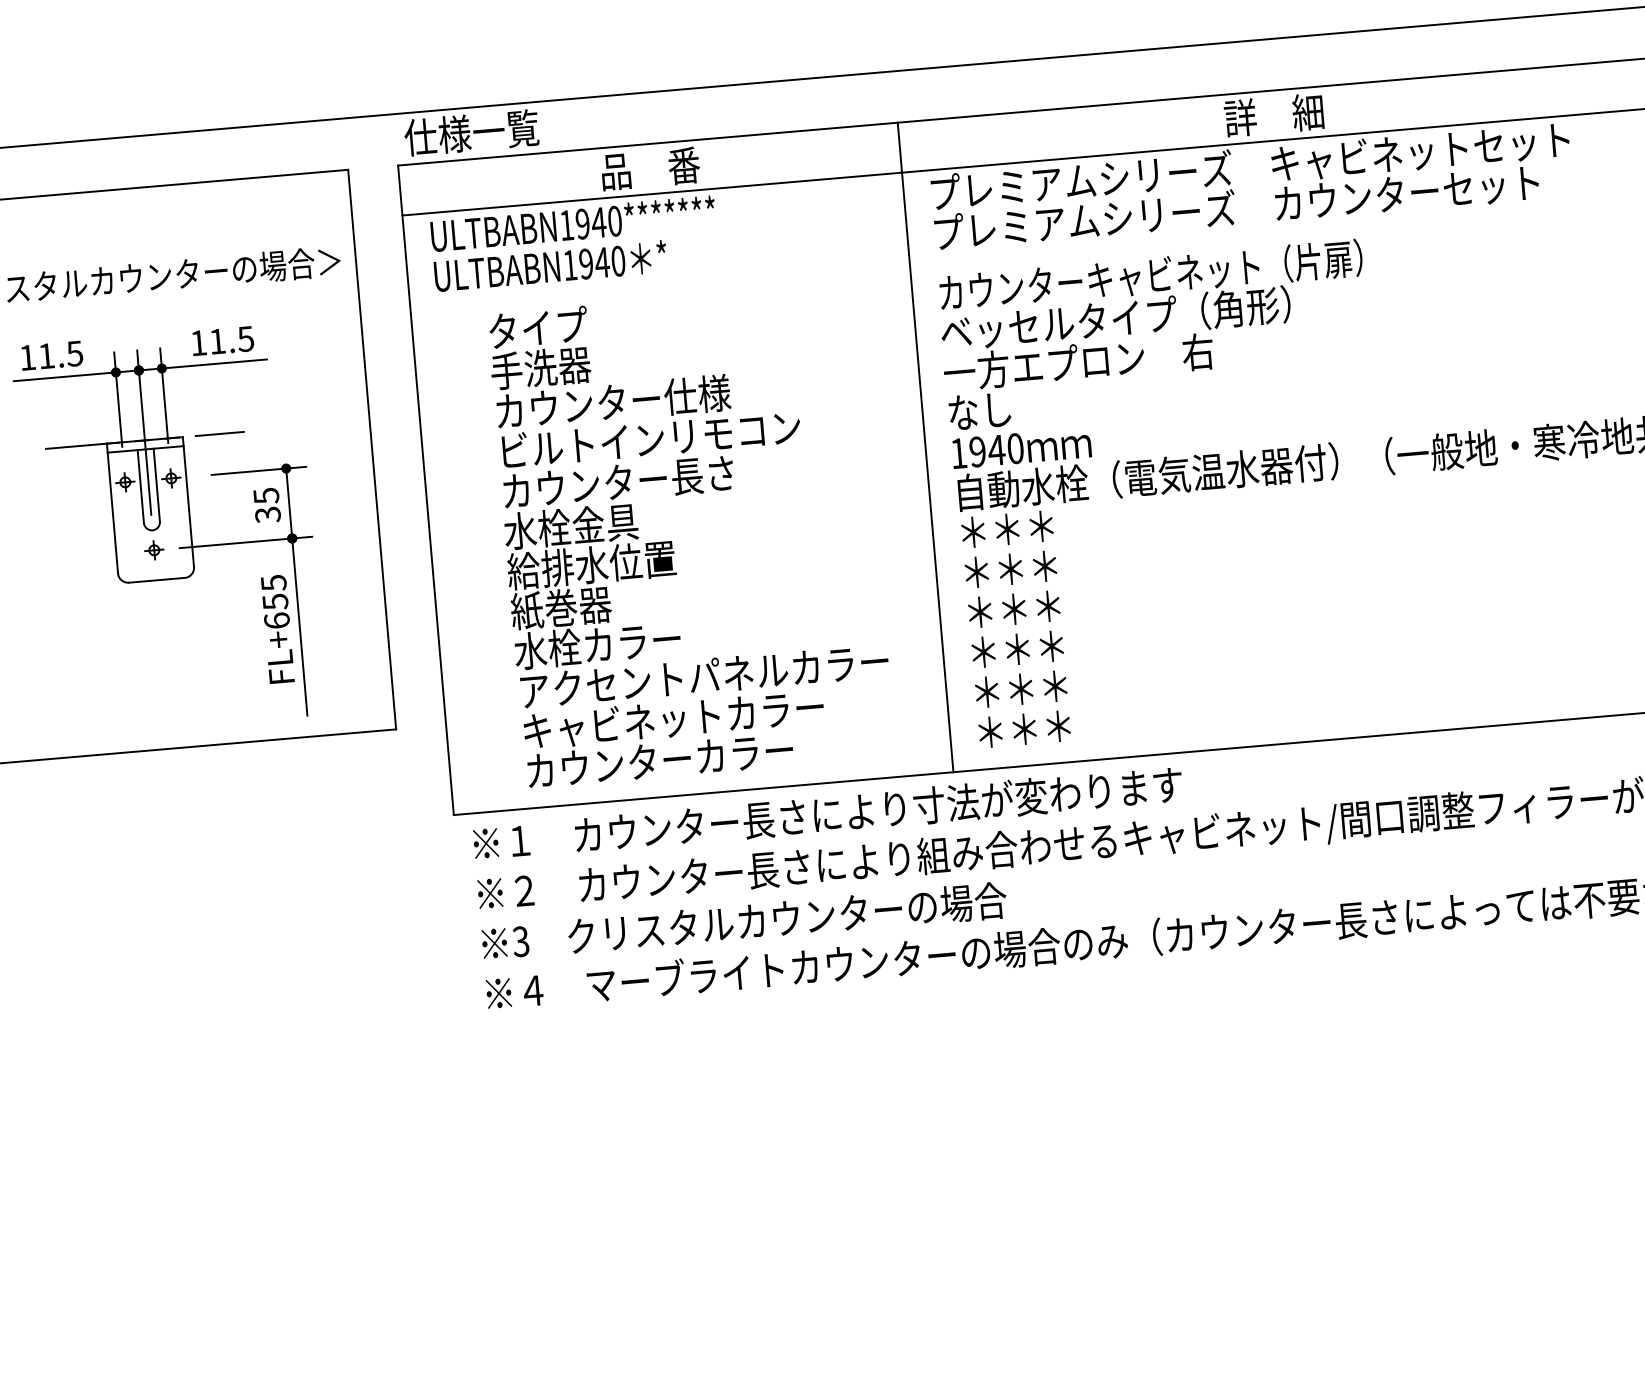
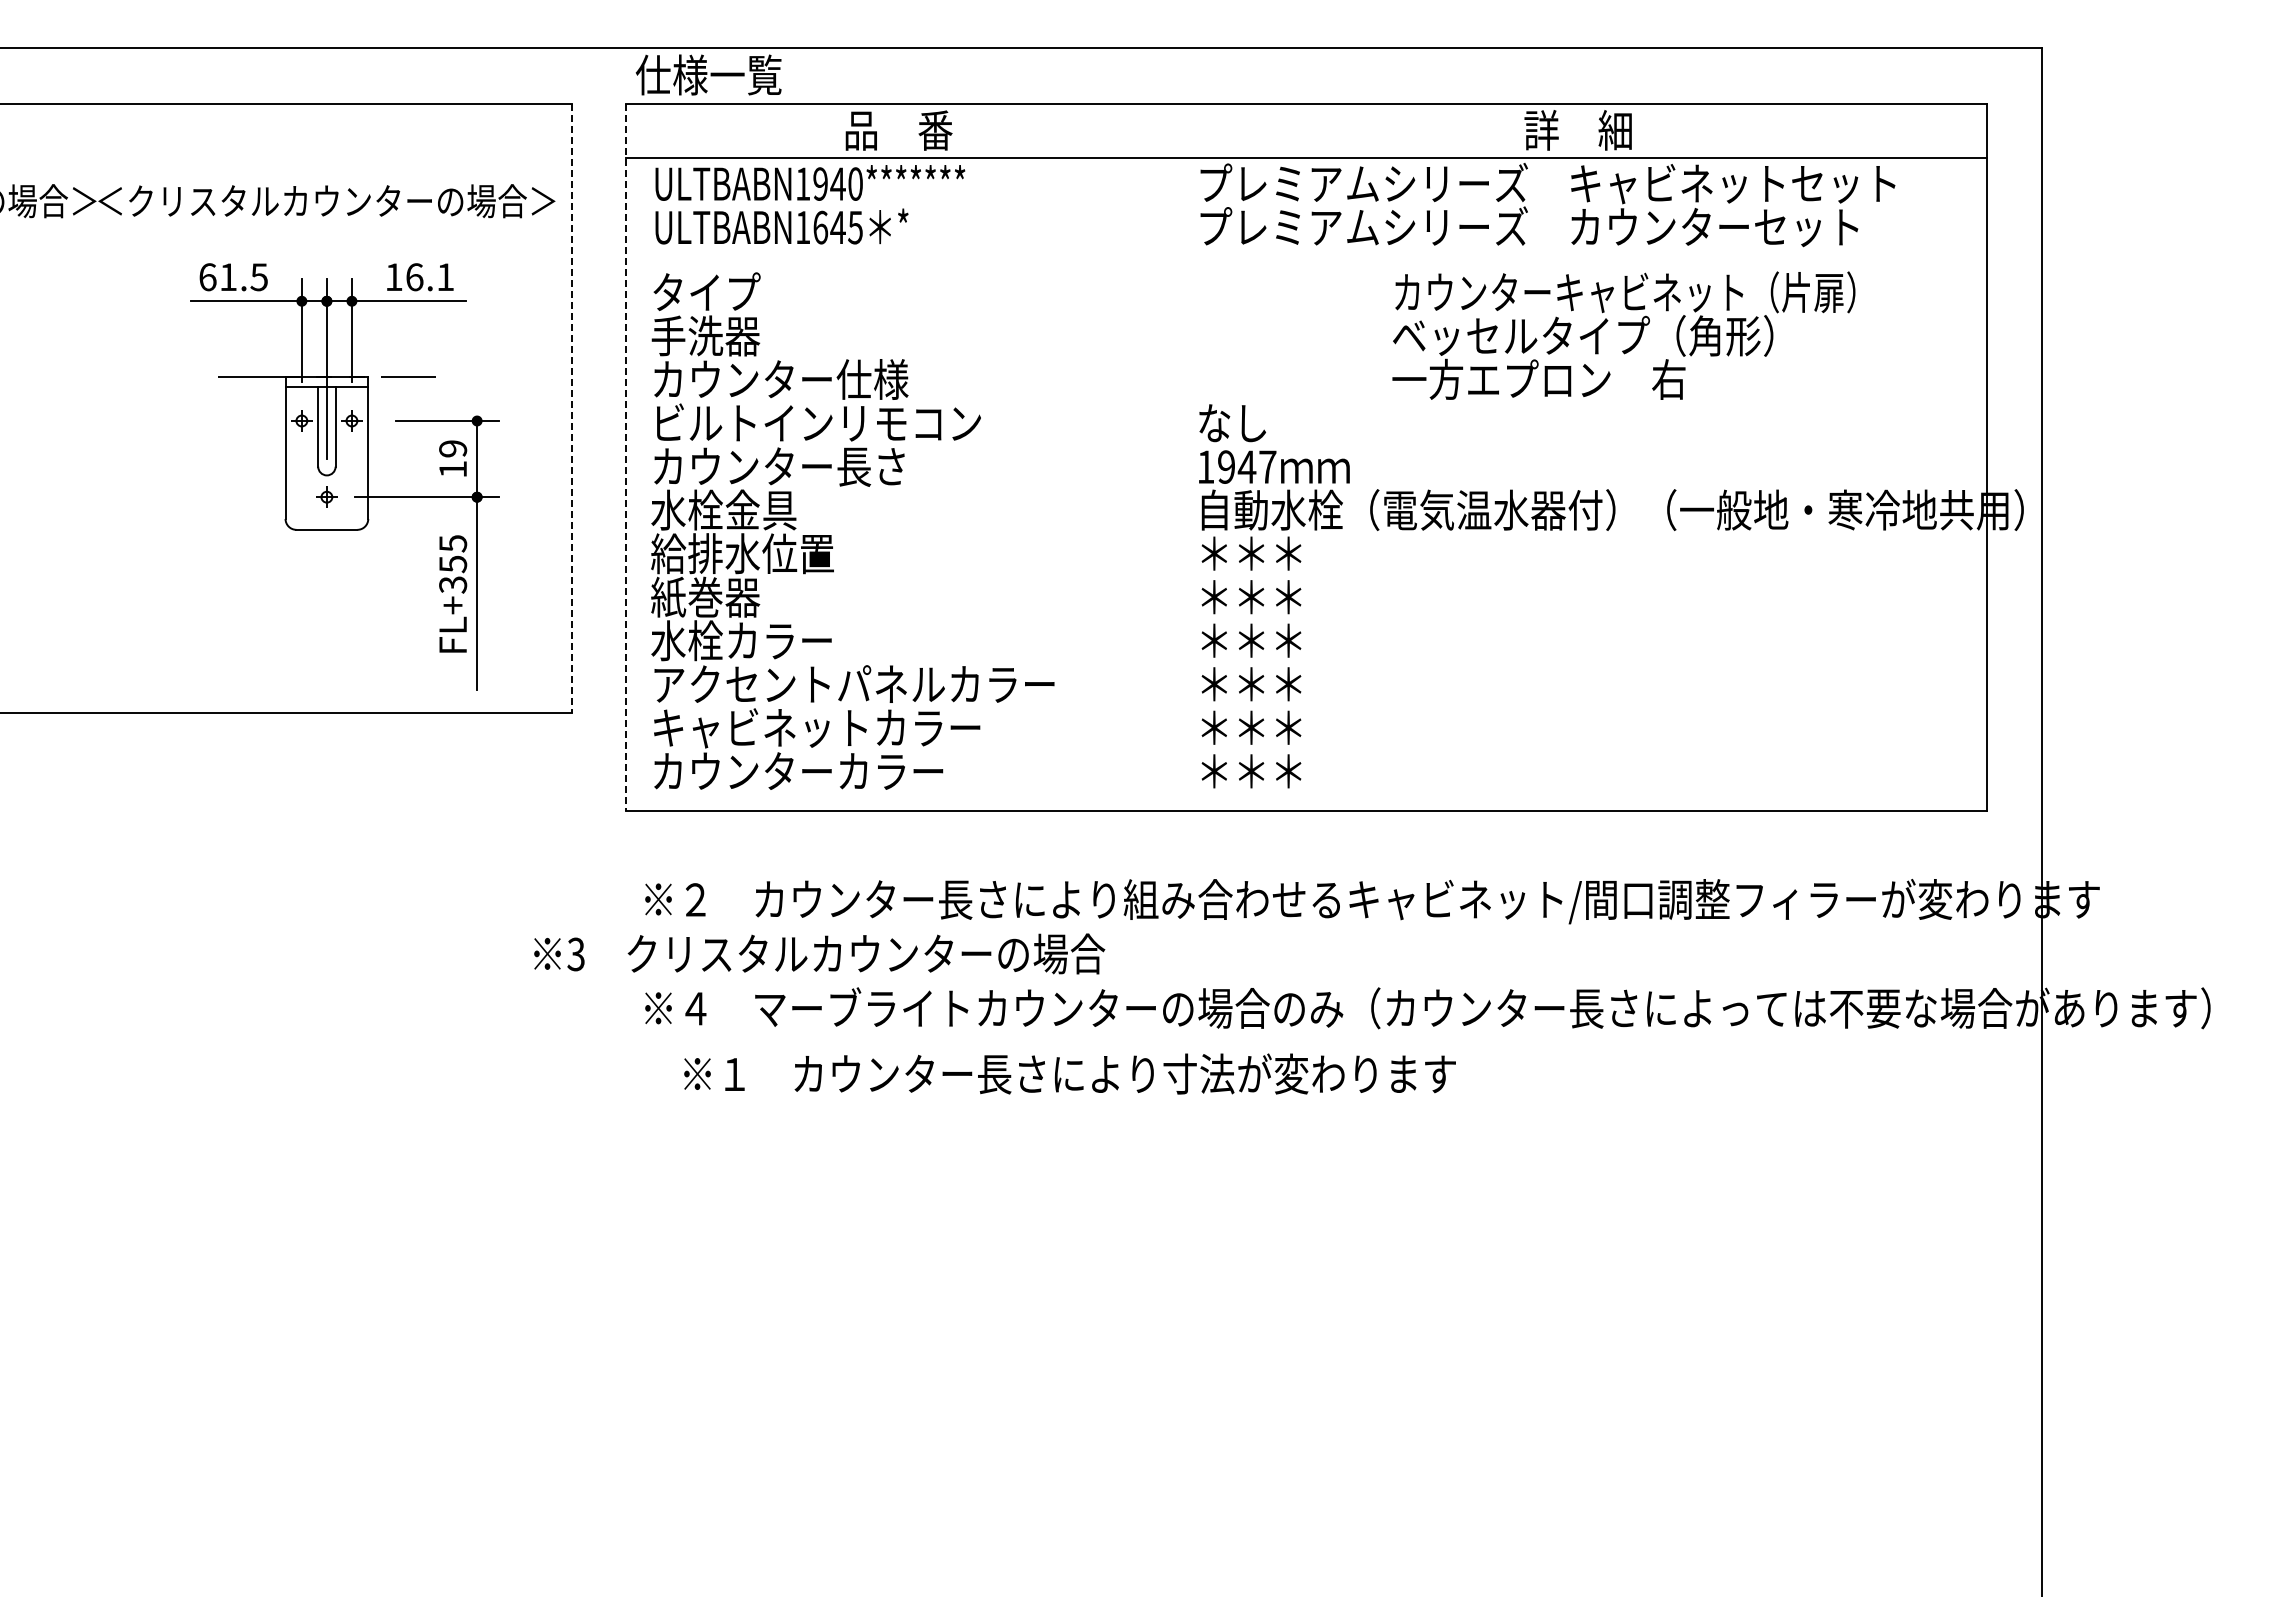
text: (601, 262) -> (837, 227), ULTBABN1940 -> ULTBABN1645
text: (1152, 315) -> (1623, 335), moved
text: (231, 340) -> (429, 277), 11.5 -> 16.1
text: (27, 358) -> (207, 277), 11.5 -> 61.5
line: (925, 447) -> (1170, 457), removed
text: (1015, 448) -> (1267, 466), 1940 -> 1947
line: (371, 449) -> (571, 408), solid -> dashed
line: (426, 490) -> (626, 457), solid -> dashed
text: (267, 505) -> (453, 459), 35 -> 19
text: (690, 535) -> (852, 530), moved
text: (277, 620) -> (453, 584), FL+655 -> FL+355
text: (827, 813) -> (1069, 1073), moved
text: (744, 921) -> (819, 953), moved

